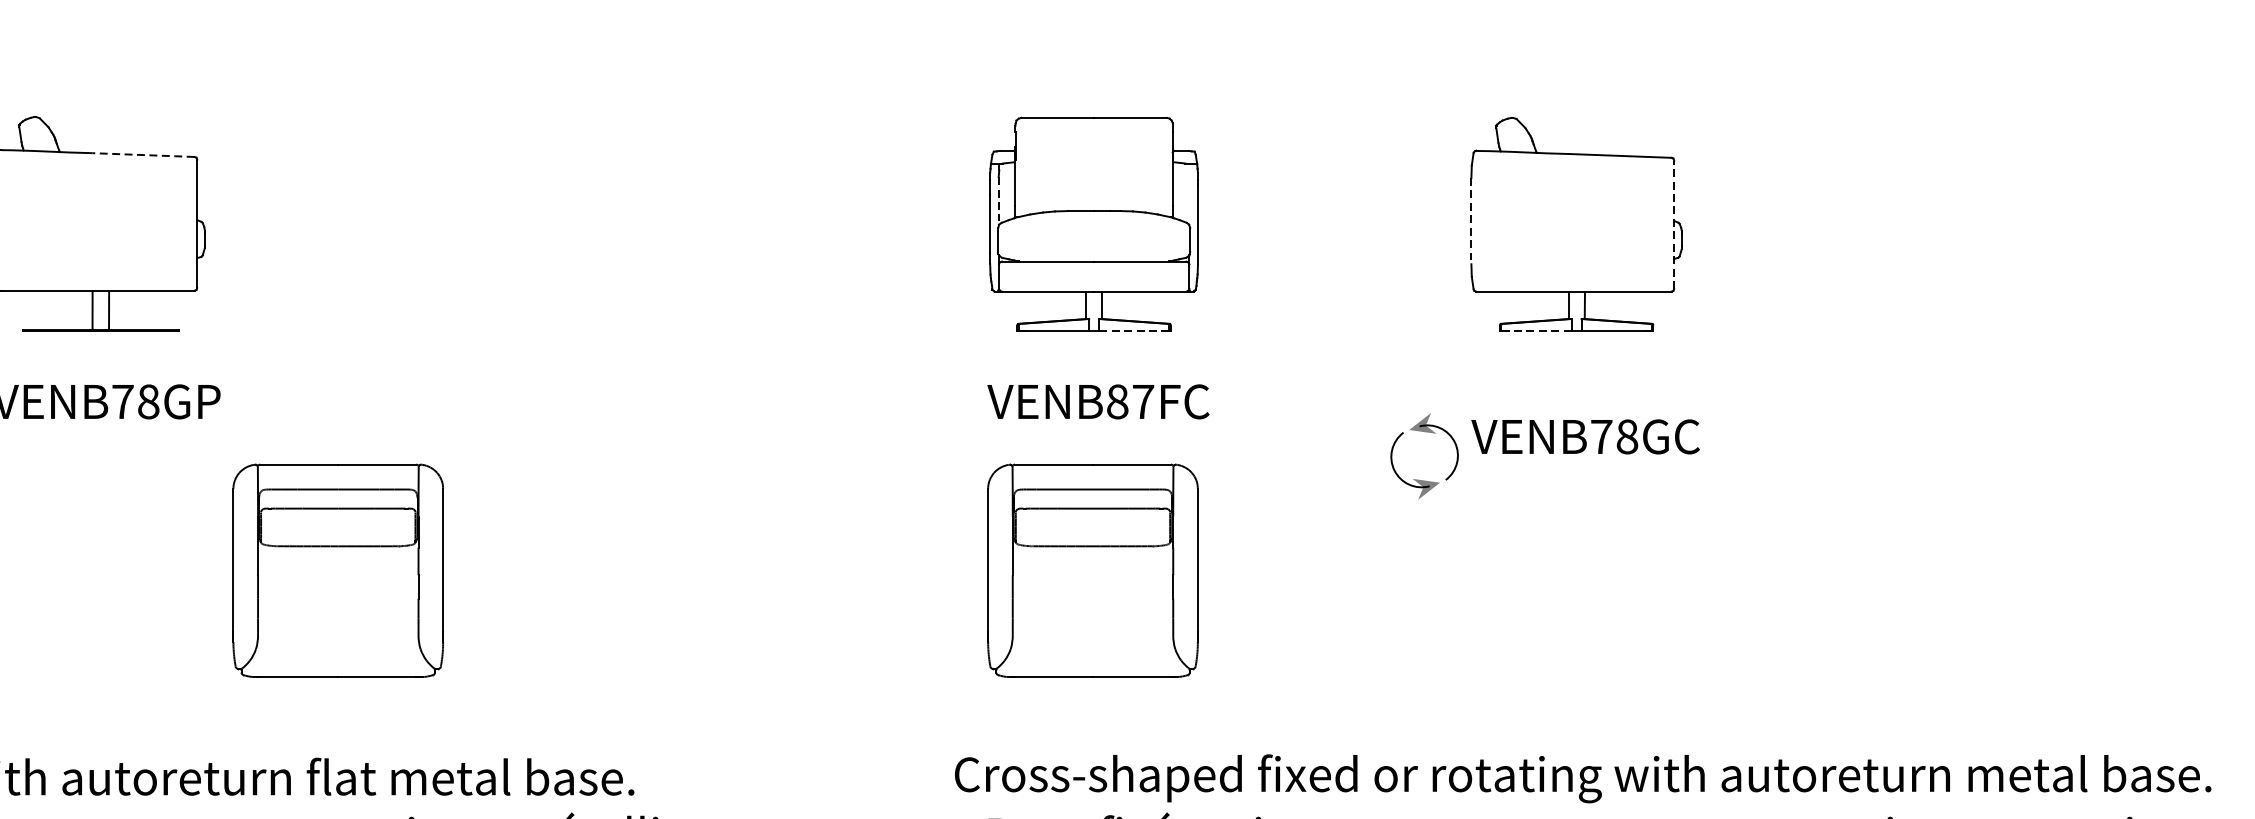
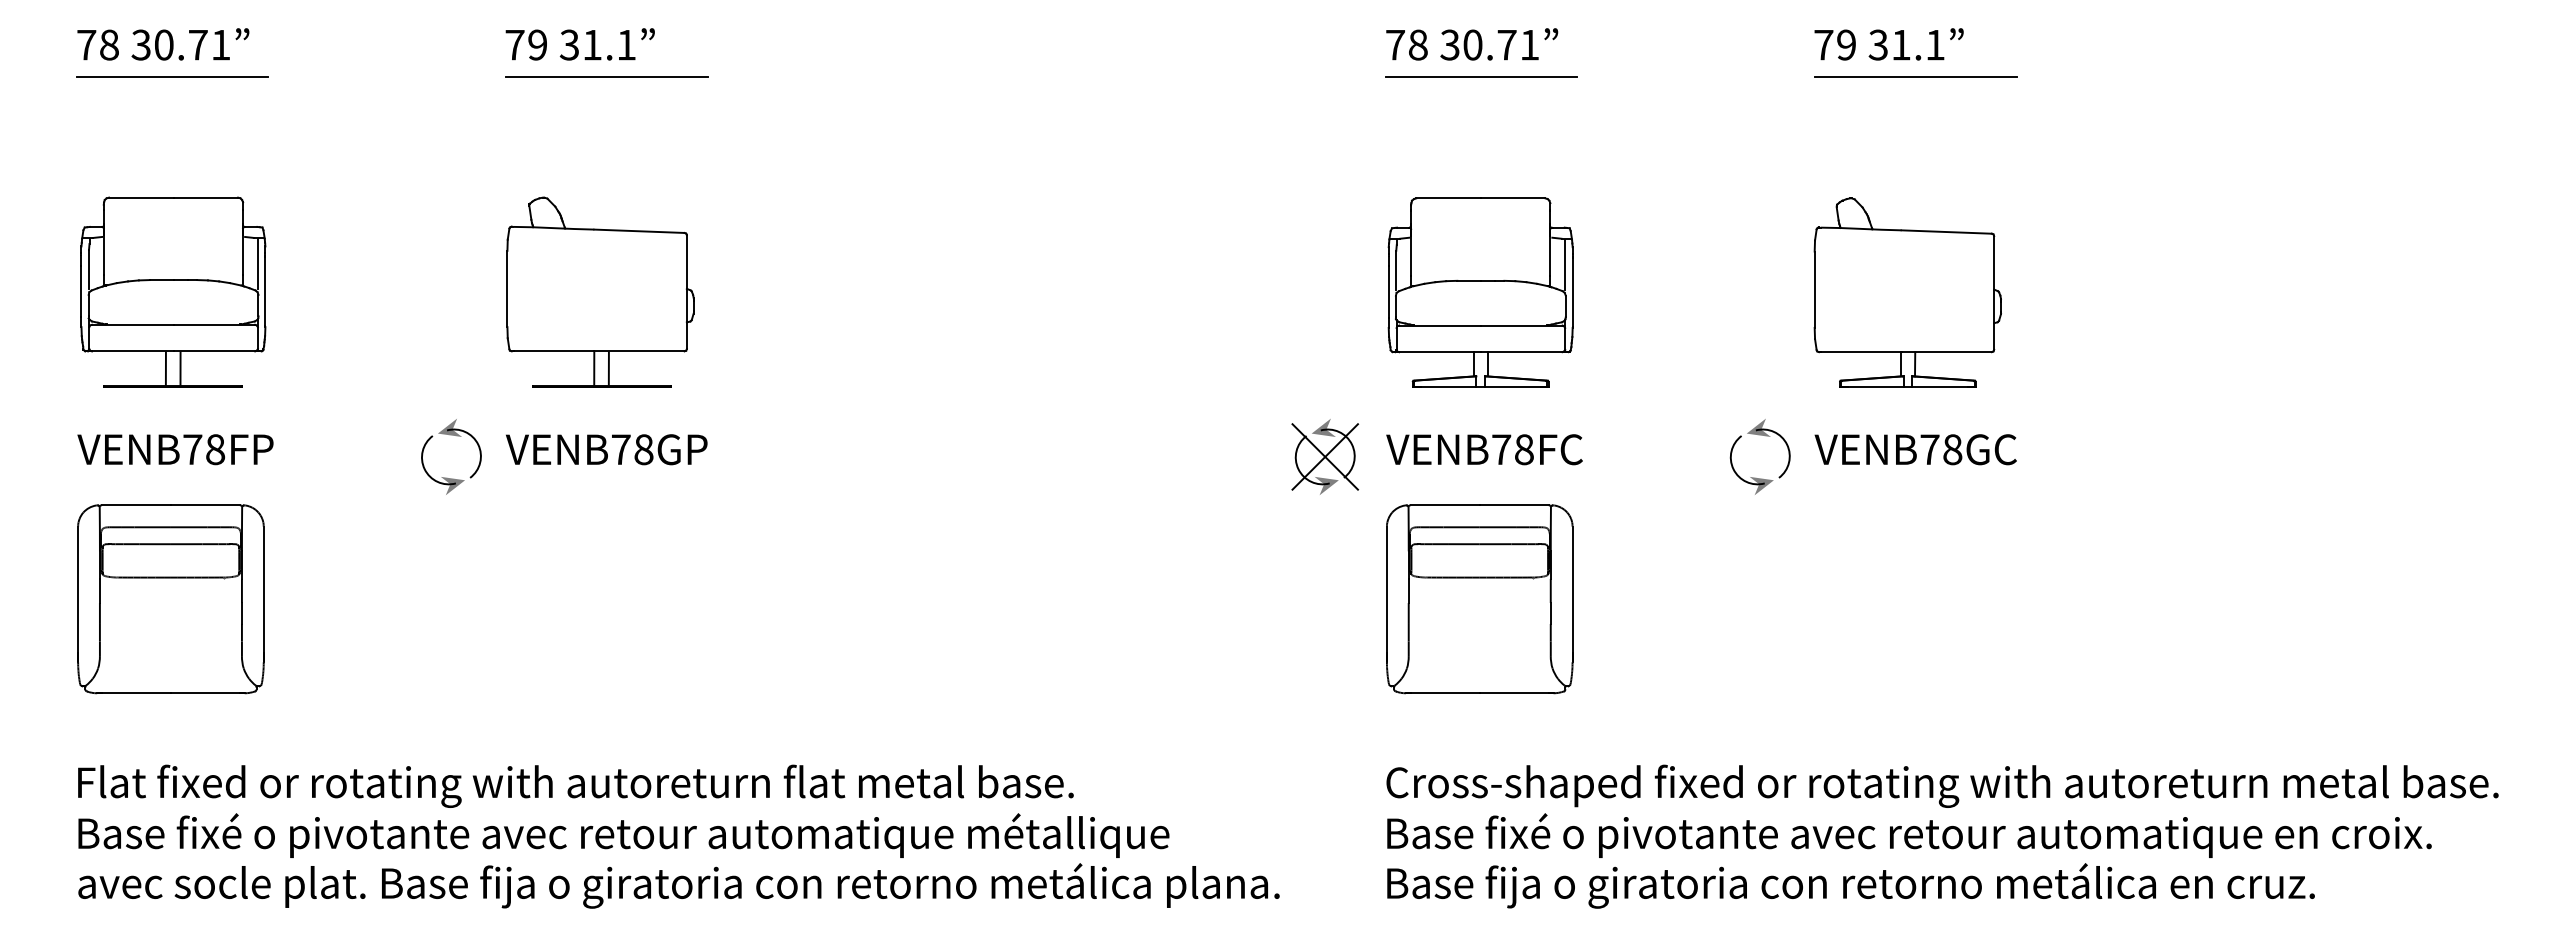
line: (142, 155) -> (638, 231), dashed -> solid
line: (1189, 192) -> (1565, 264), added
line: (998, 199) -> (1396, 270), dashed -> solid
line: (1471, 221) -> (1814, 290), dashed -> solid
line: (1674, 224) -> (1994, 292), dashed -> solid
line: (1133, 330) -> (1515, 386), dashed -> solid
line: (1536, 330) -> (1872, 386), dashed -> solid
text: (1129, 401) -> (1512, 449), VENB87FC -> VENB78FC
part: (918, 409) -> (1325, 456), added
part: (1430, 433) -> (1765, 436), moved
text: (1585, 436) -> (1915, 449), moved
part: (338, 571) -> (811, 599), removed
text: (1583, 777) -> (1942, 785), moved

